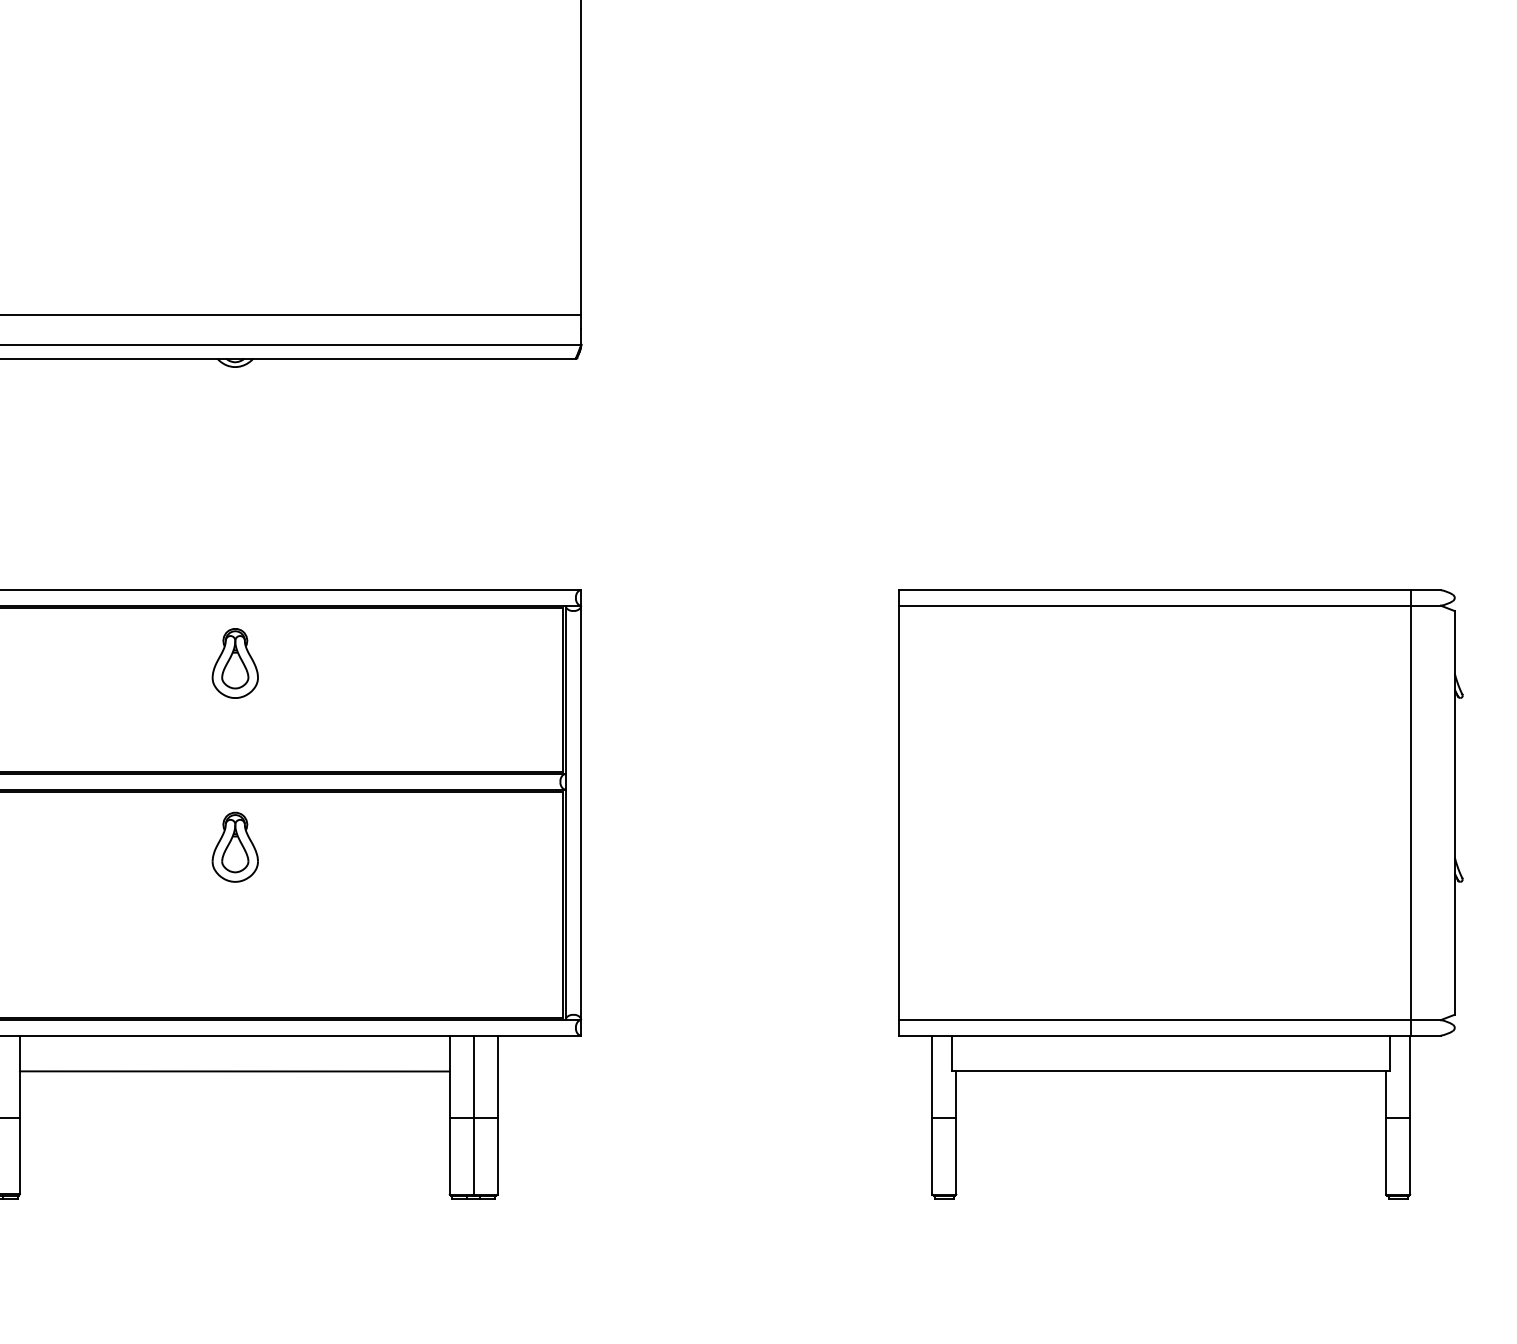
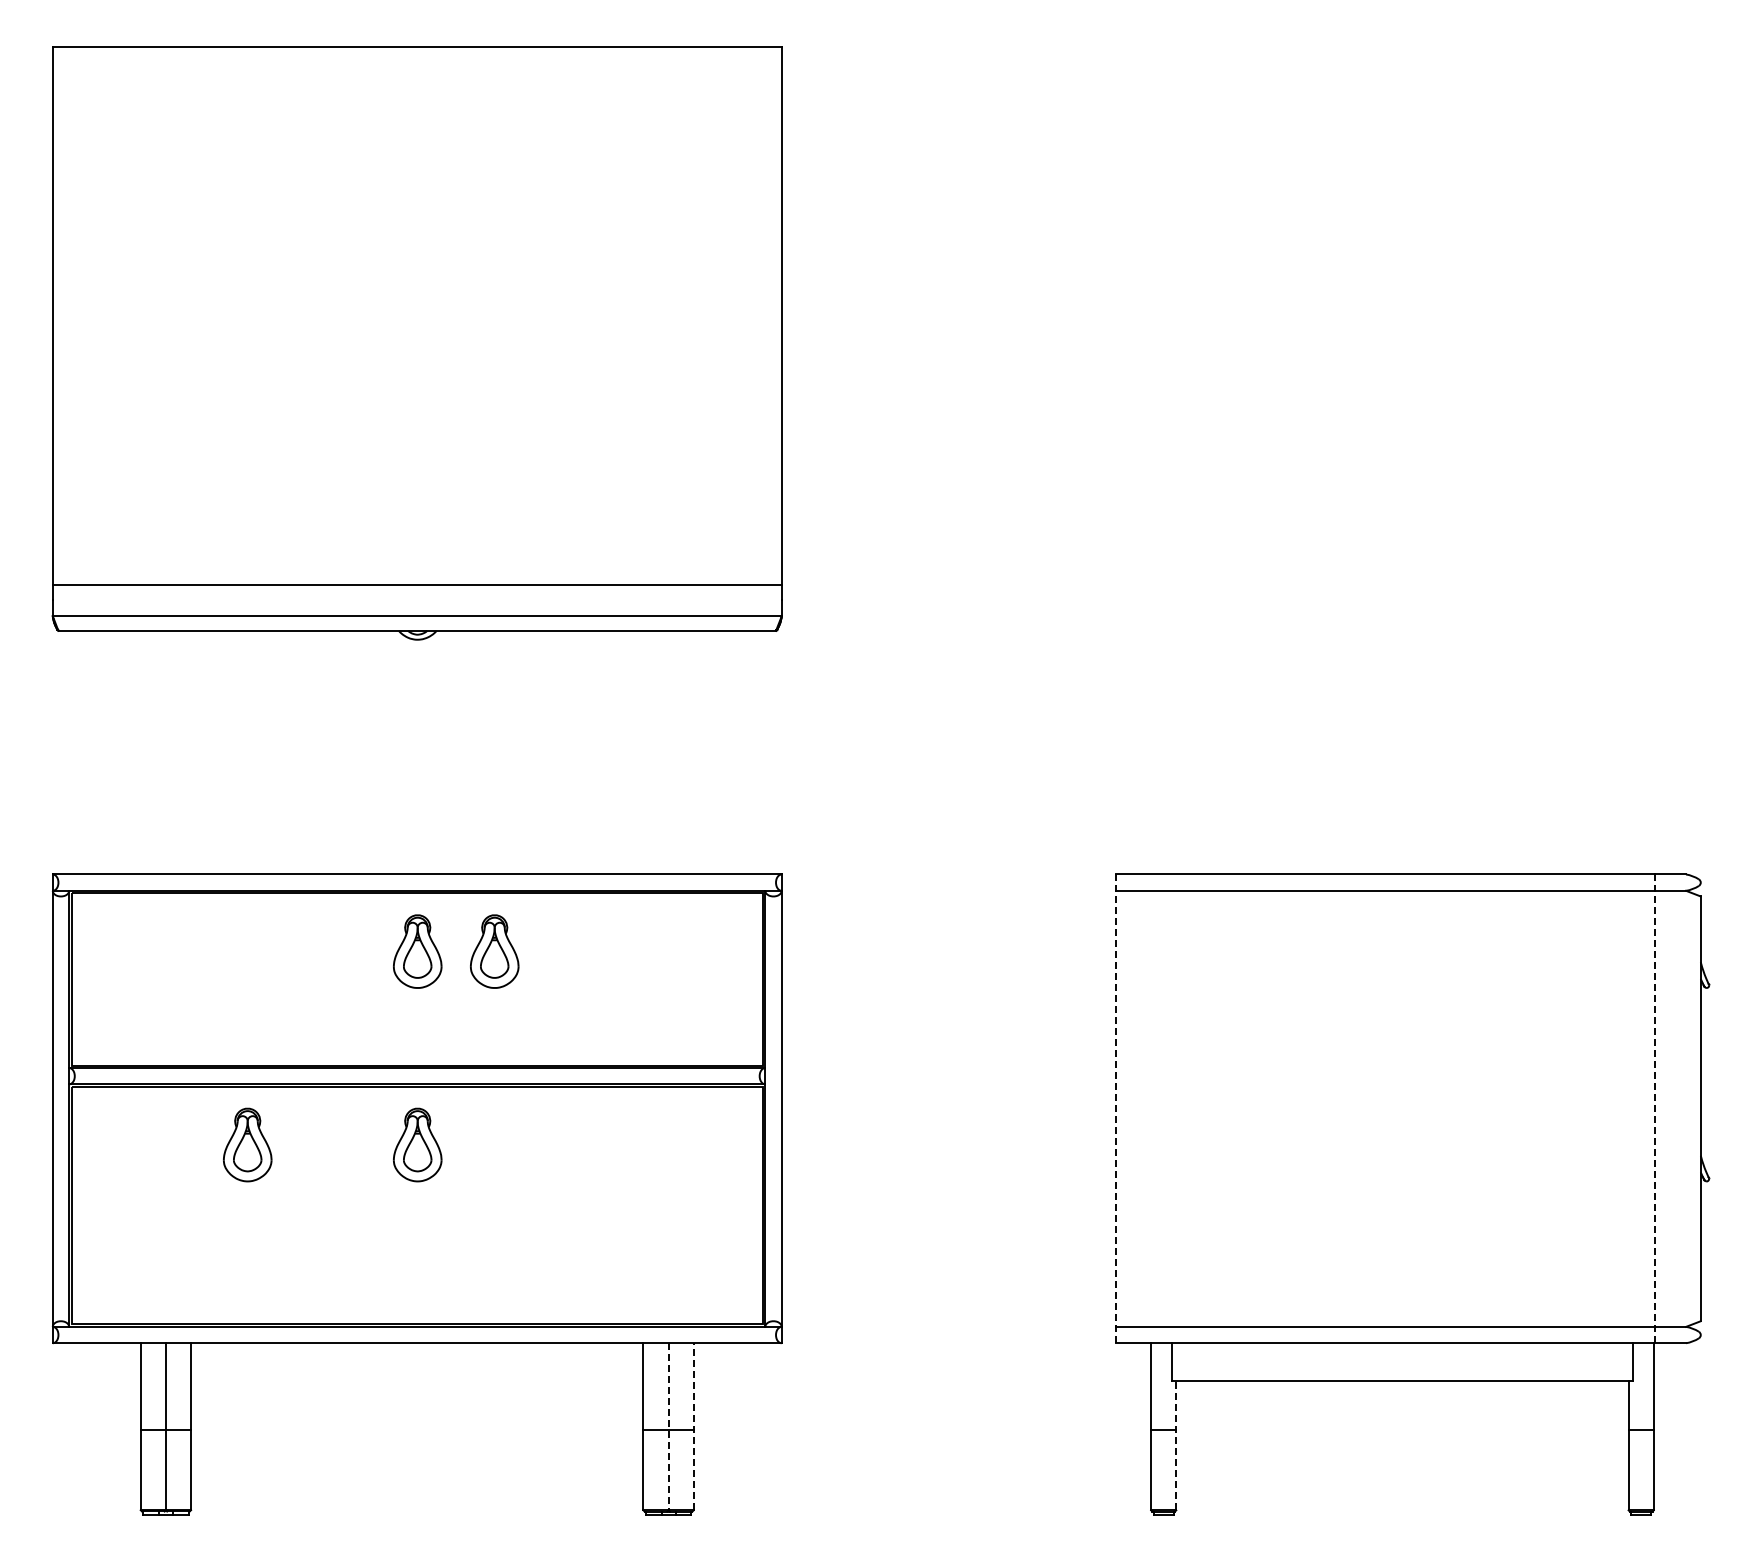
part: (308, 663) -> (494, 951), added
line: (899, 812) -> (1116, 1108), solid -> dashed
line: (1410, 813) -> (1654, 1109), solid -> dashed
part: (73, 846) -> (247, 1144), added
line: (235, 1071) -> (417, 1380), removed
line: (473, 1114) -> (668, 1426), solid -> dashed
line: (497, 1114) -> (693, 1426), solid -> dashed
line: (956, 1132) -> (1176, 1445), solid -> dashed

